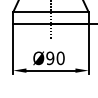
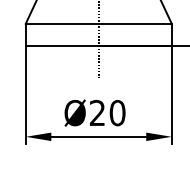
text: (50, 58) -> (97, 113), Ø90 -> Ø20

